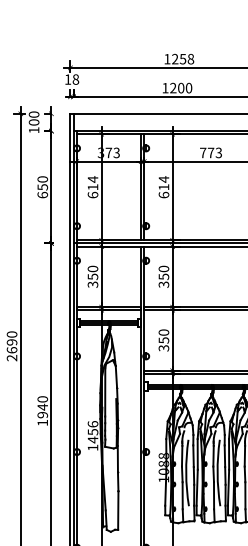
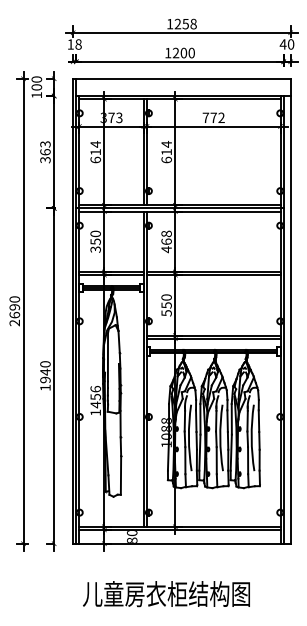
text: (218, 153) -> (221, 118), 773 -> 772
text: (42, 187) -> (45, 152), 650 -> 363
text: (163, 276) -> (166, 241), 350 -> 468
text: (163, 348) -> (166, 313), 350 -> 550

